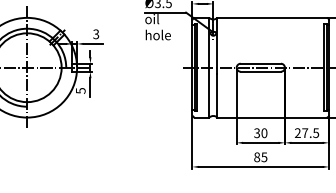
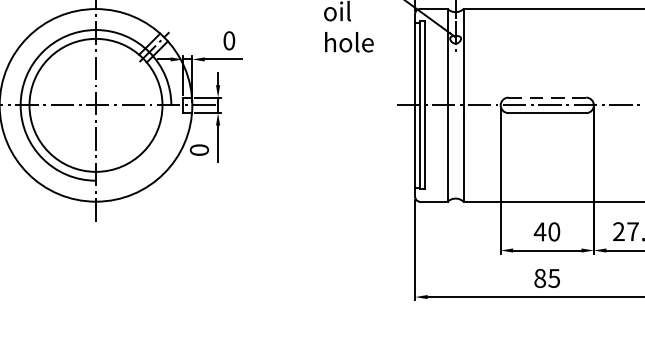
text: (96, 34) -> (229, 41), 3 -> 0
line: (261, 63) -> (548, 97), solid -> dashed
text: (80, 90) -> (198, 149), 5 -> 0
text: (256, 133) -> (538, 232), 30 -> 40

